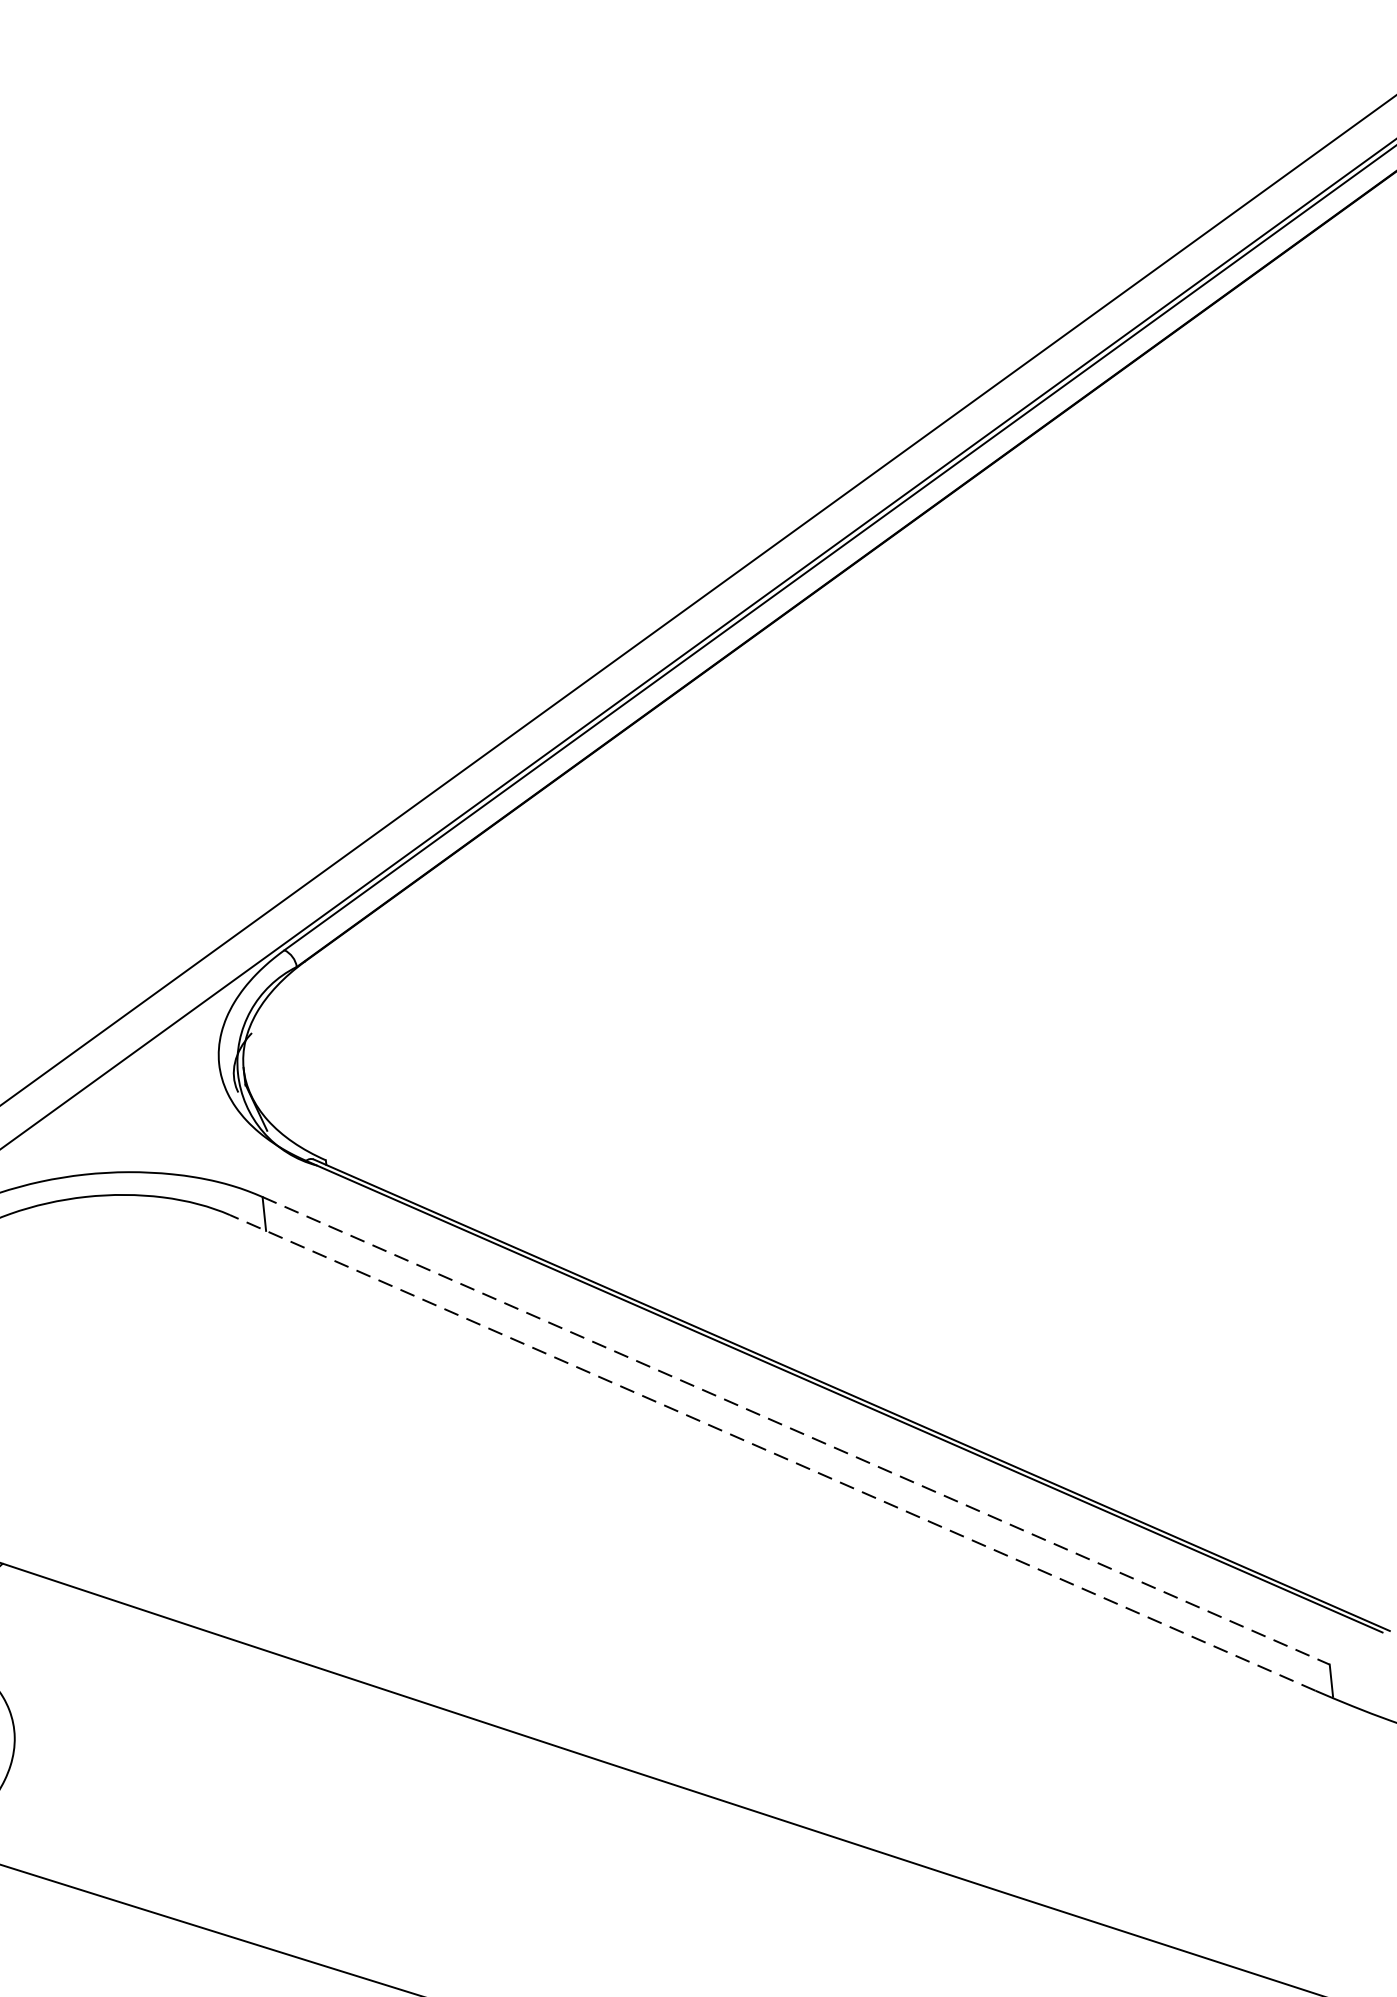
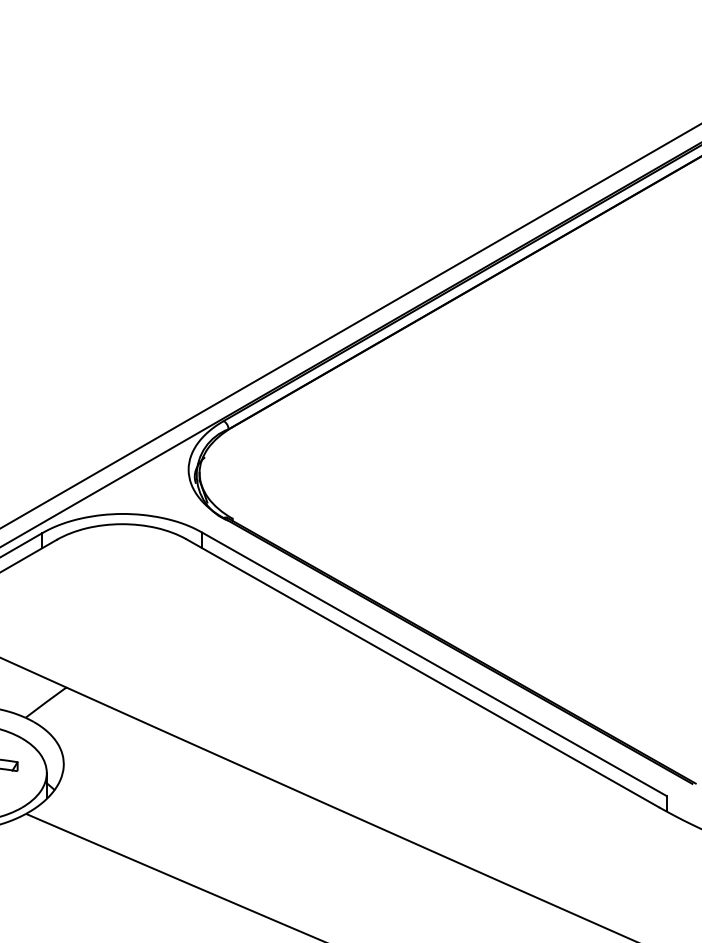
line: (796, 1431) -> (434, 664), dashed -> solid
line: (772, 1453) -> (422, 673), dashed -> solid

